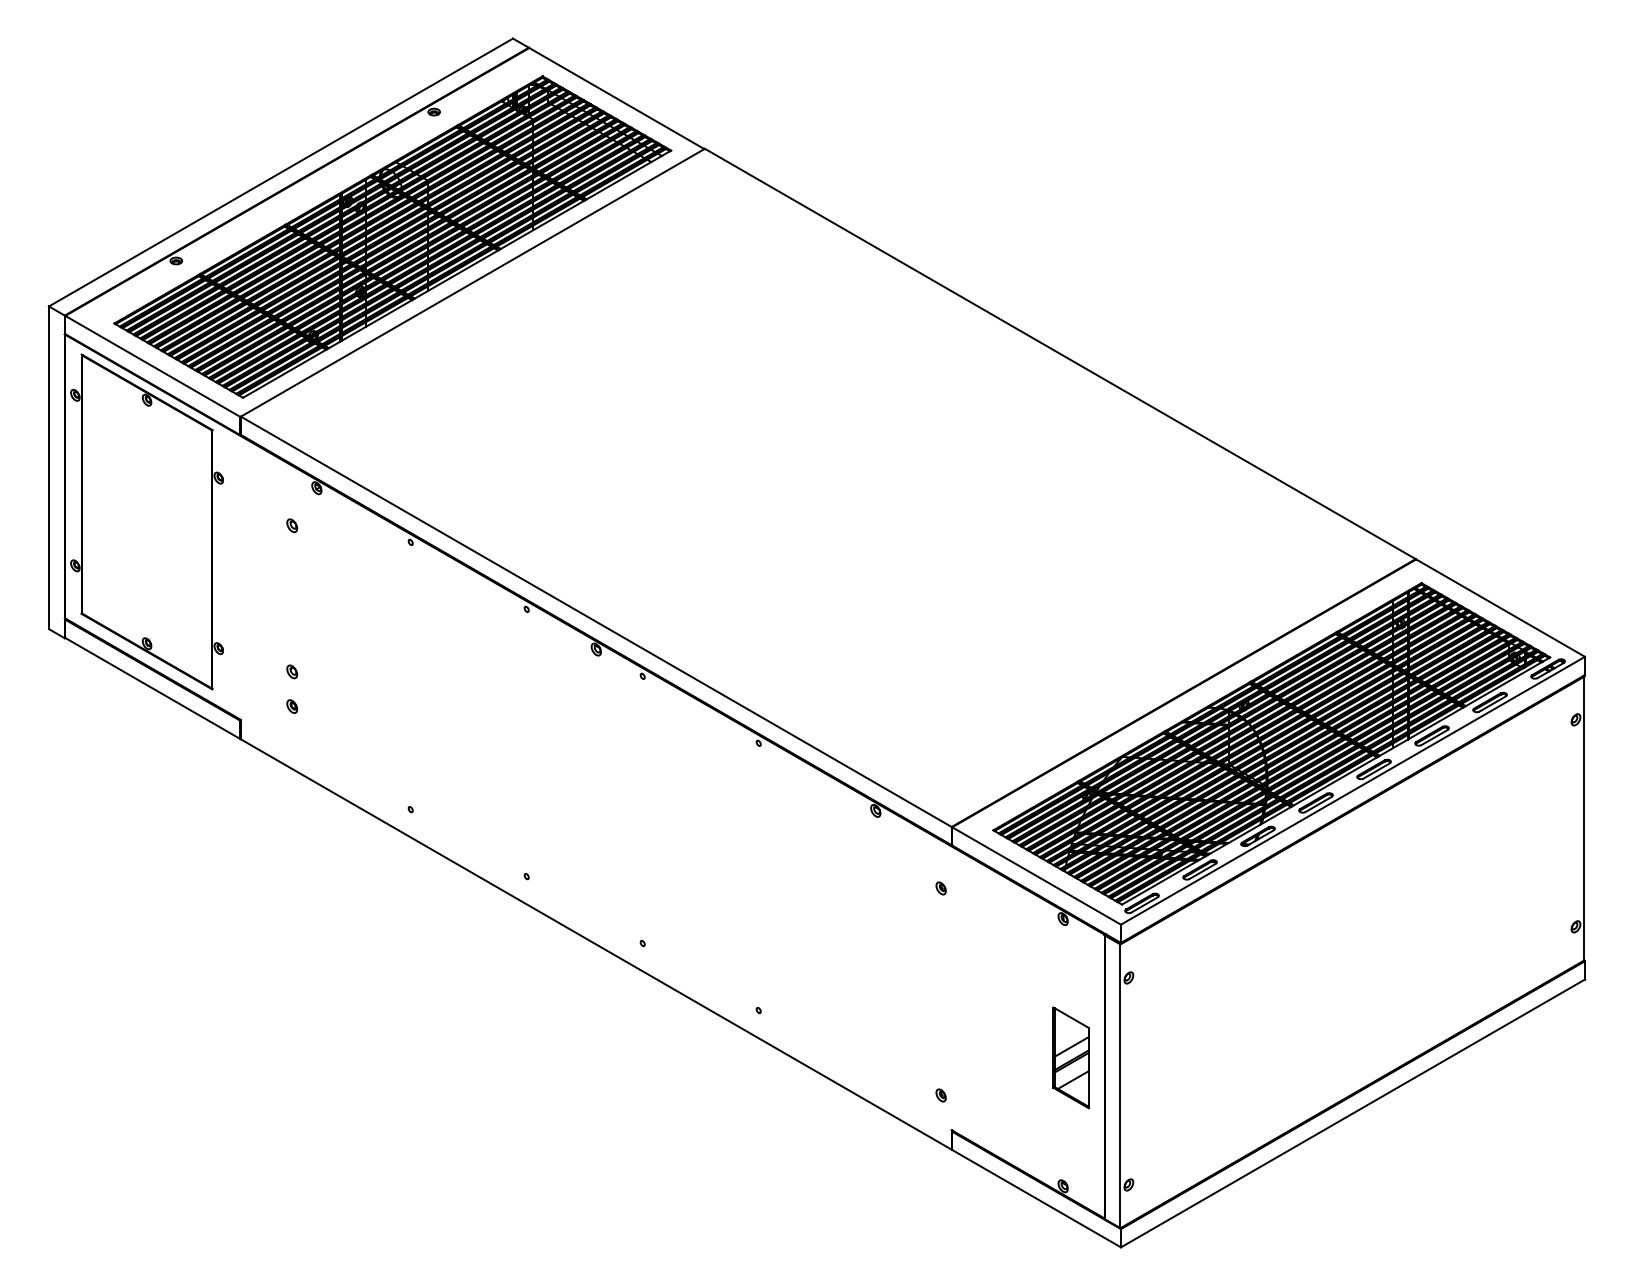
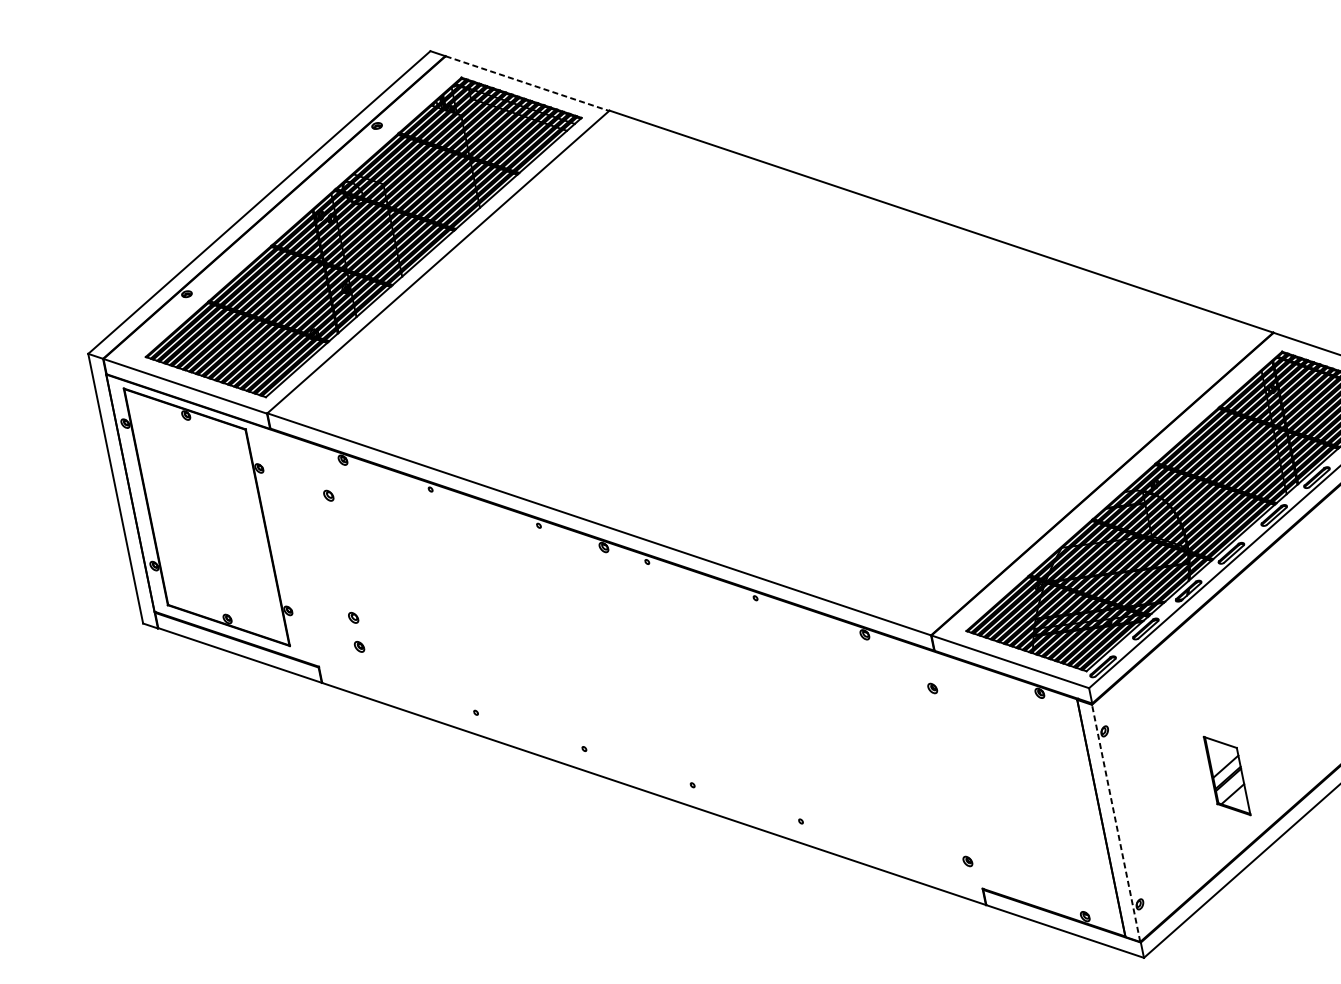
line: (617, 98) -> (527, 83), solid -> dashed
part: (1070, 1057) -> (1226, 775), moved
line: (1120, 1086) -> (1116, 823), solid -> dashed

